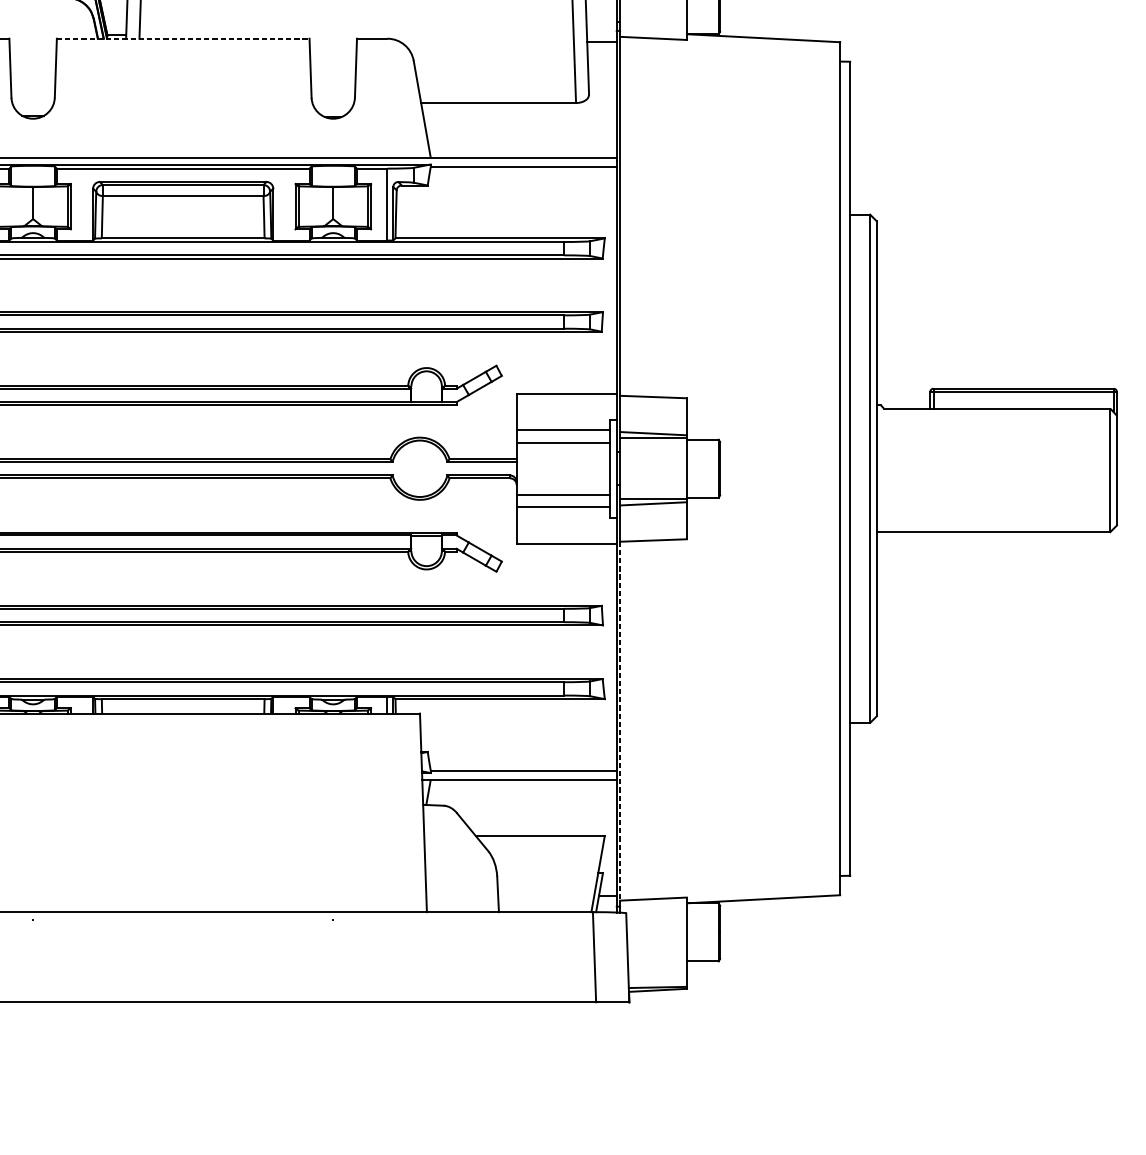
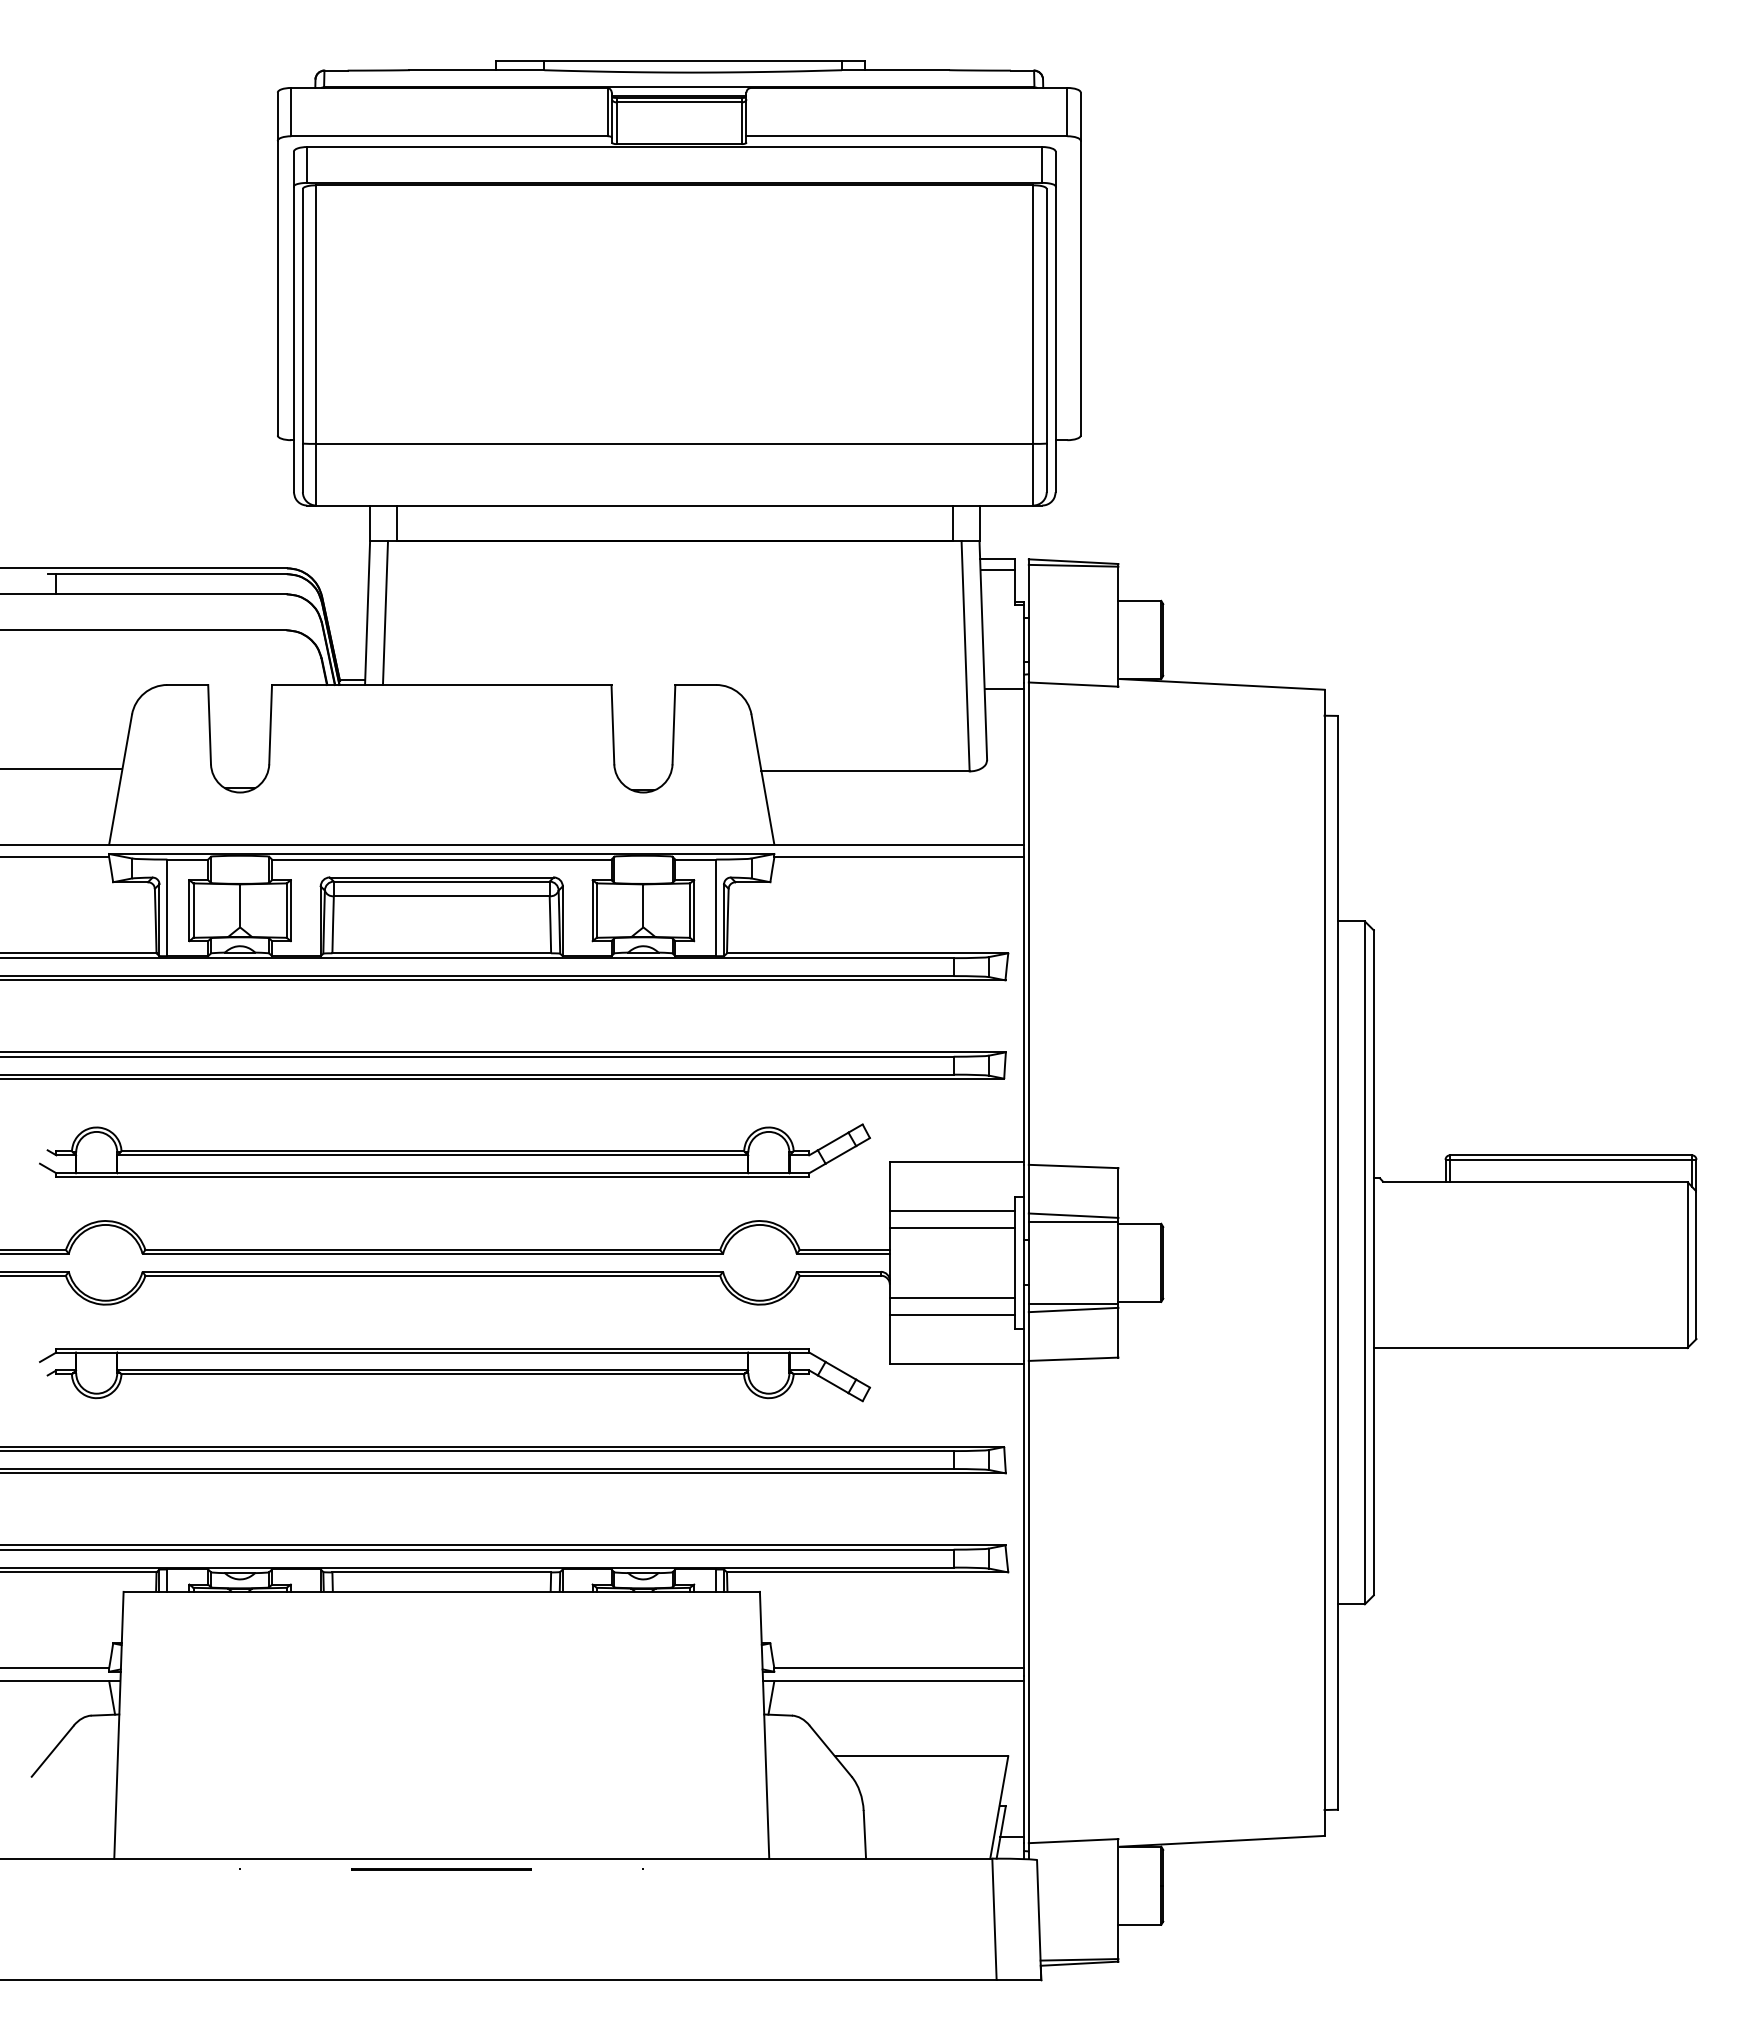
line: (183, 38) -> (441, 684), dashed -> solid
line: (619, 721) -> (1028, 1602), dashed -> solid
line: (183, 920) -> (441, 1869), added

